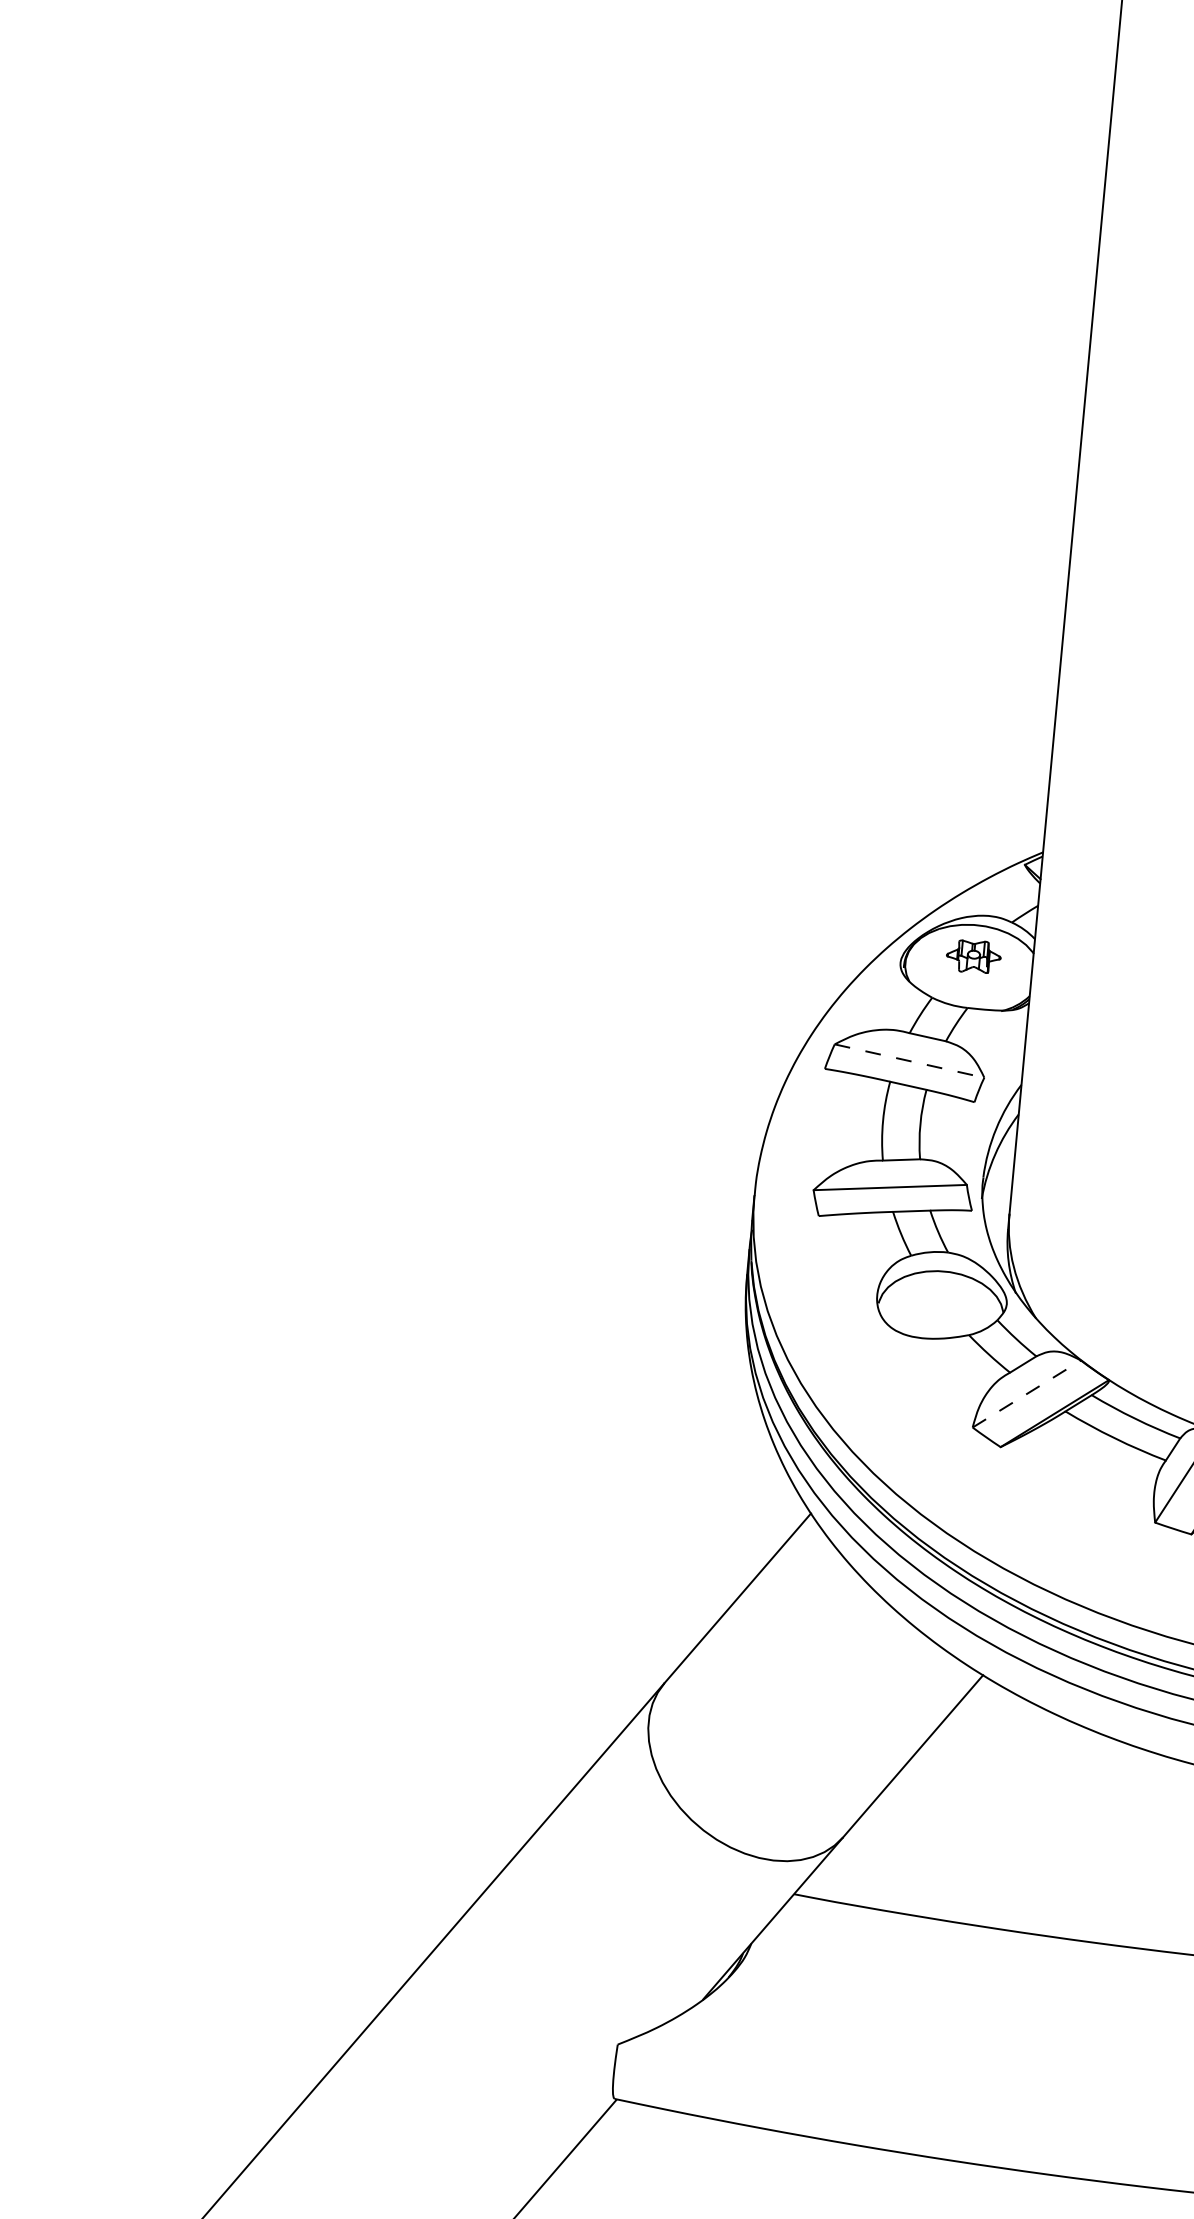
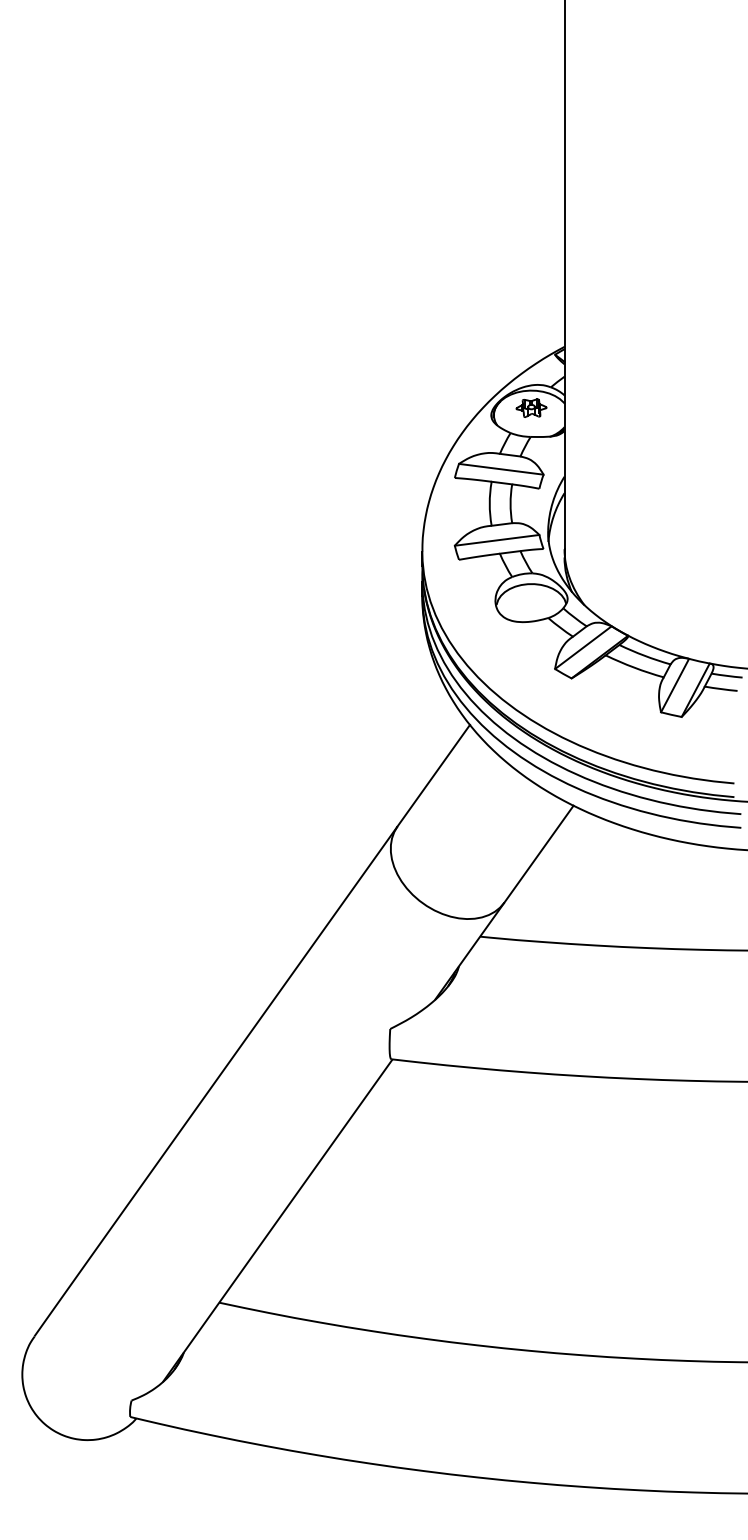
line: (909, 1061) -> (501, 469), dashed -> solid
line: (1027, 1393) -> (583, 647), dashed -> solid

